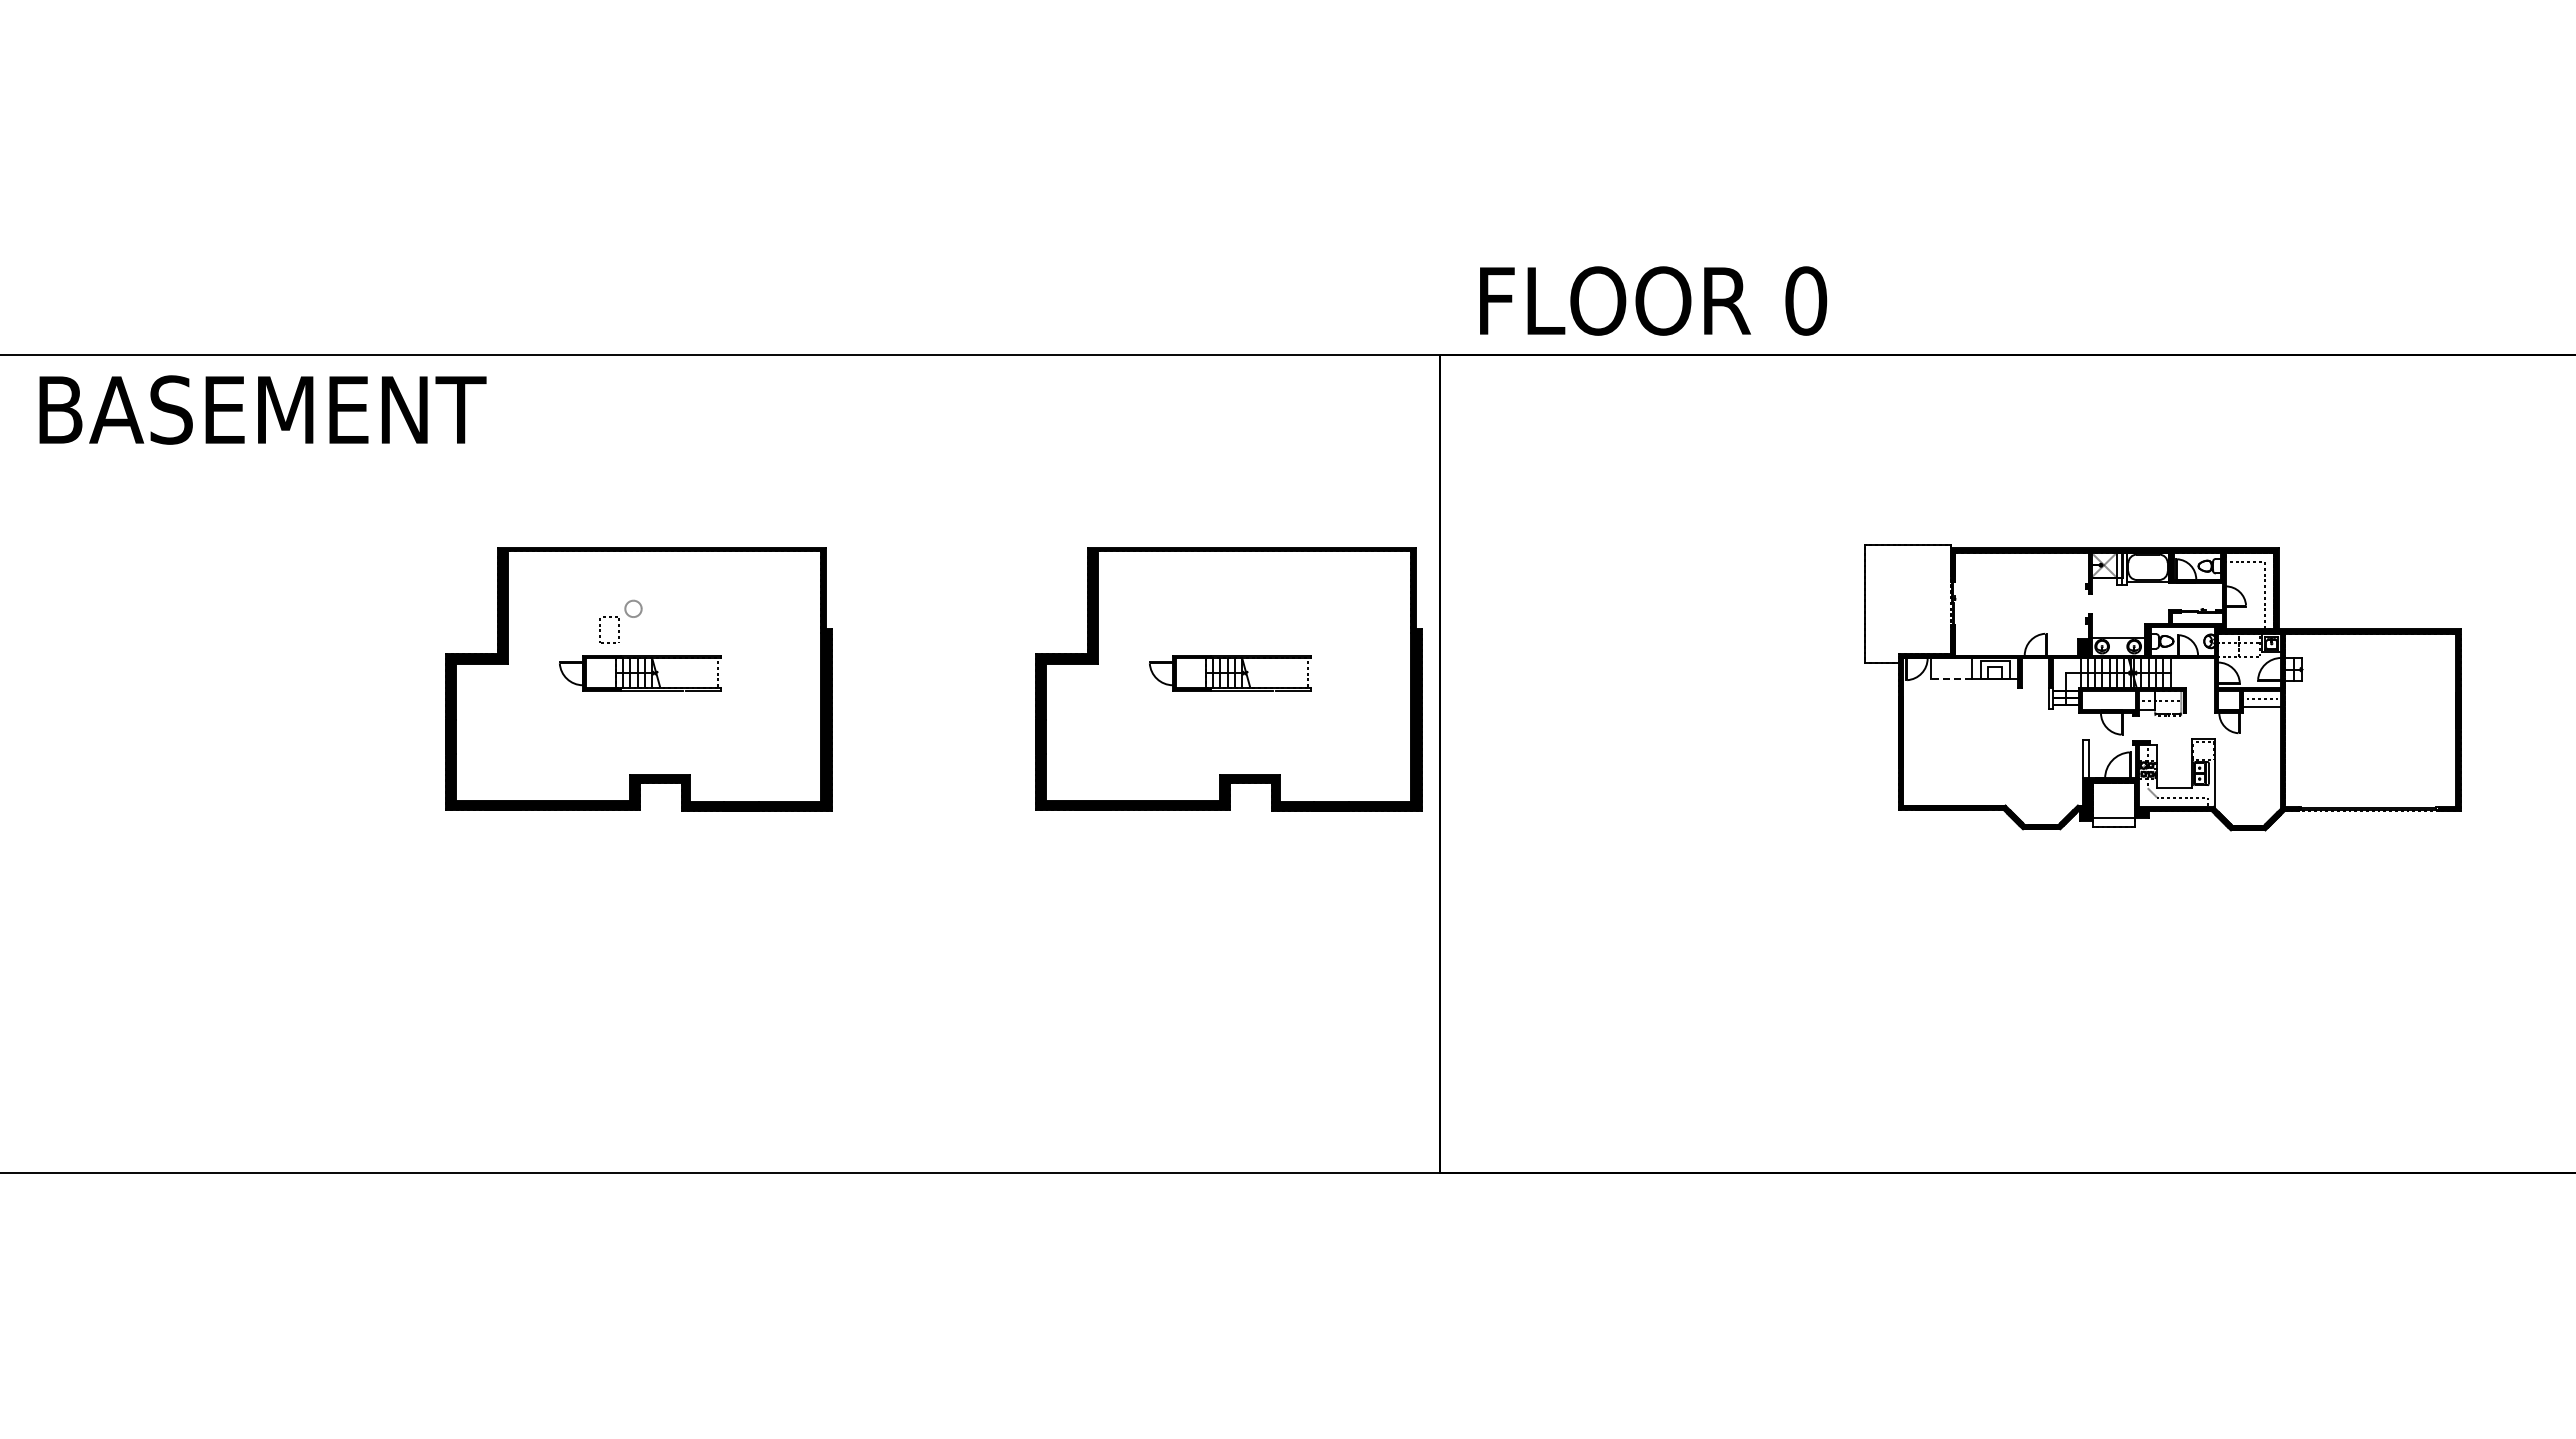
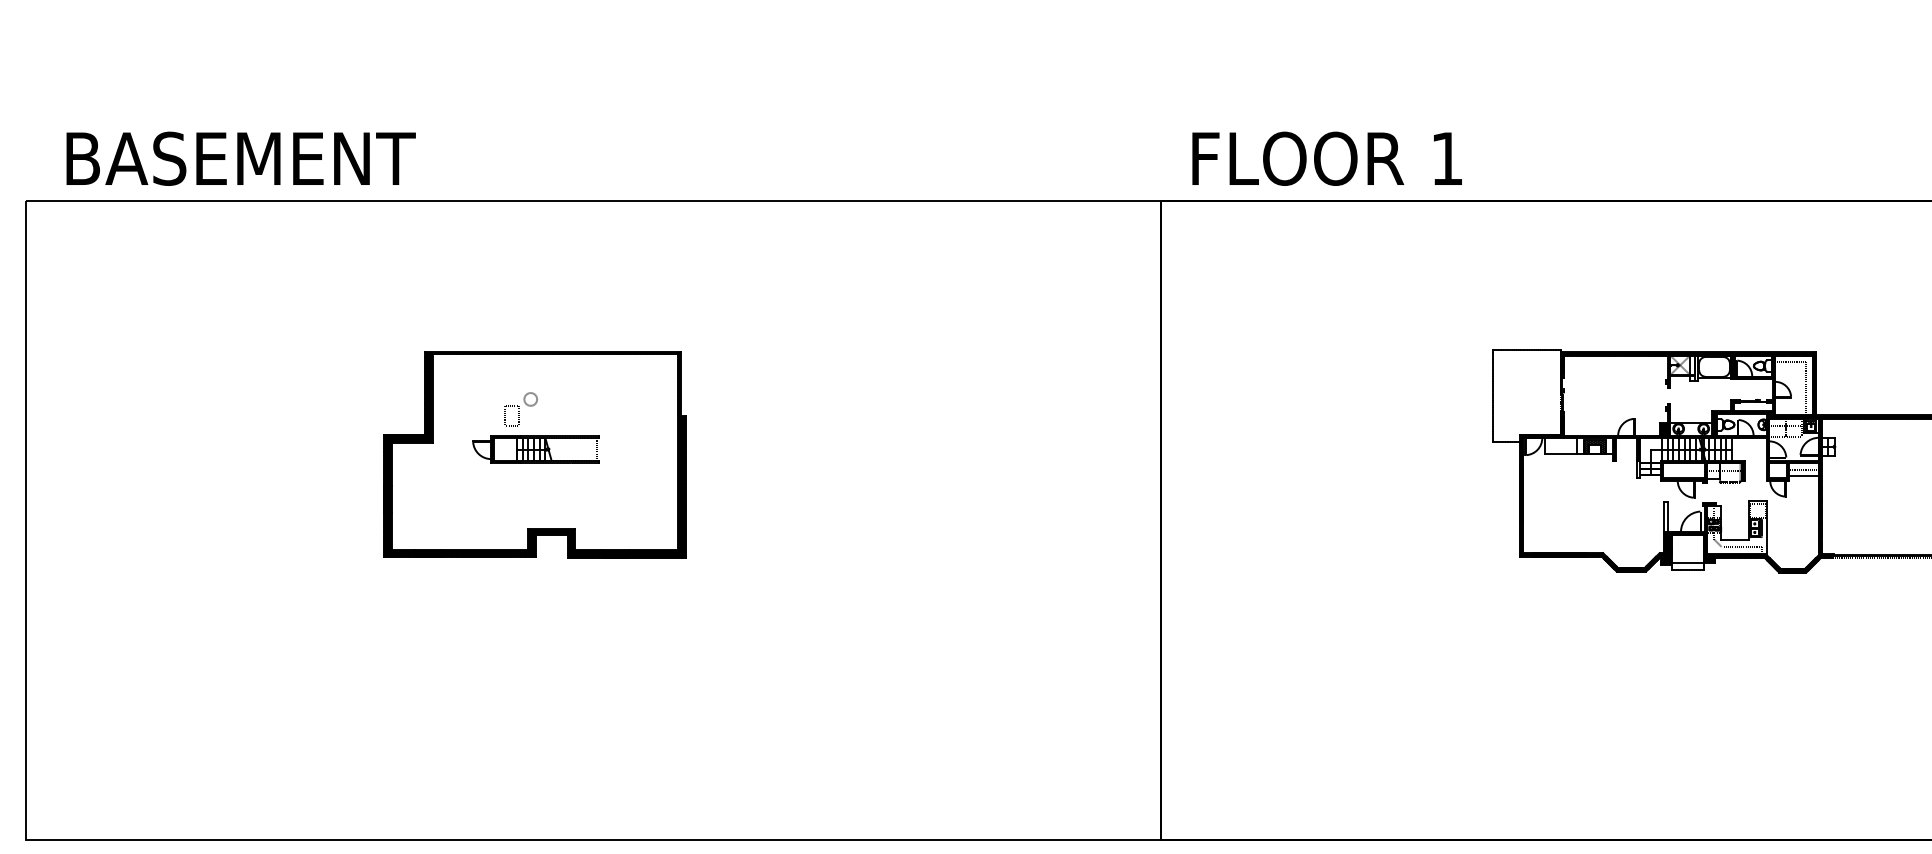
text: (1806, 300) -> (1447, 158), 0 -> 1
text: (262, 409) -> (240, 158), moved
hatch: (1994, 669) -> (1594, 446), added
line: (1951, 678) -> (1560, 453), dashed -> solid
part: (1228, 679) -> (995, 454), removed

